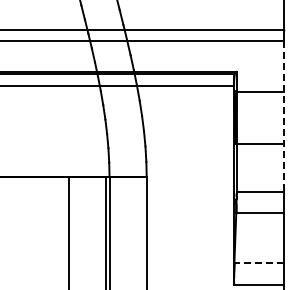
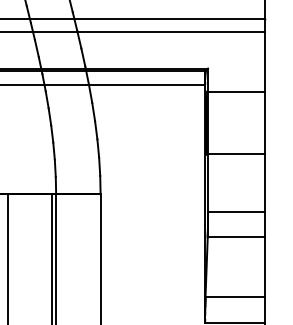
line: (283, 117) -> (264, 122), dashed -> solid
line: (259, 263) -> (235, 297), dashed -> solid

